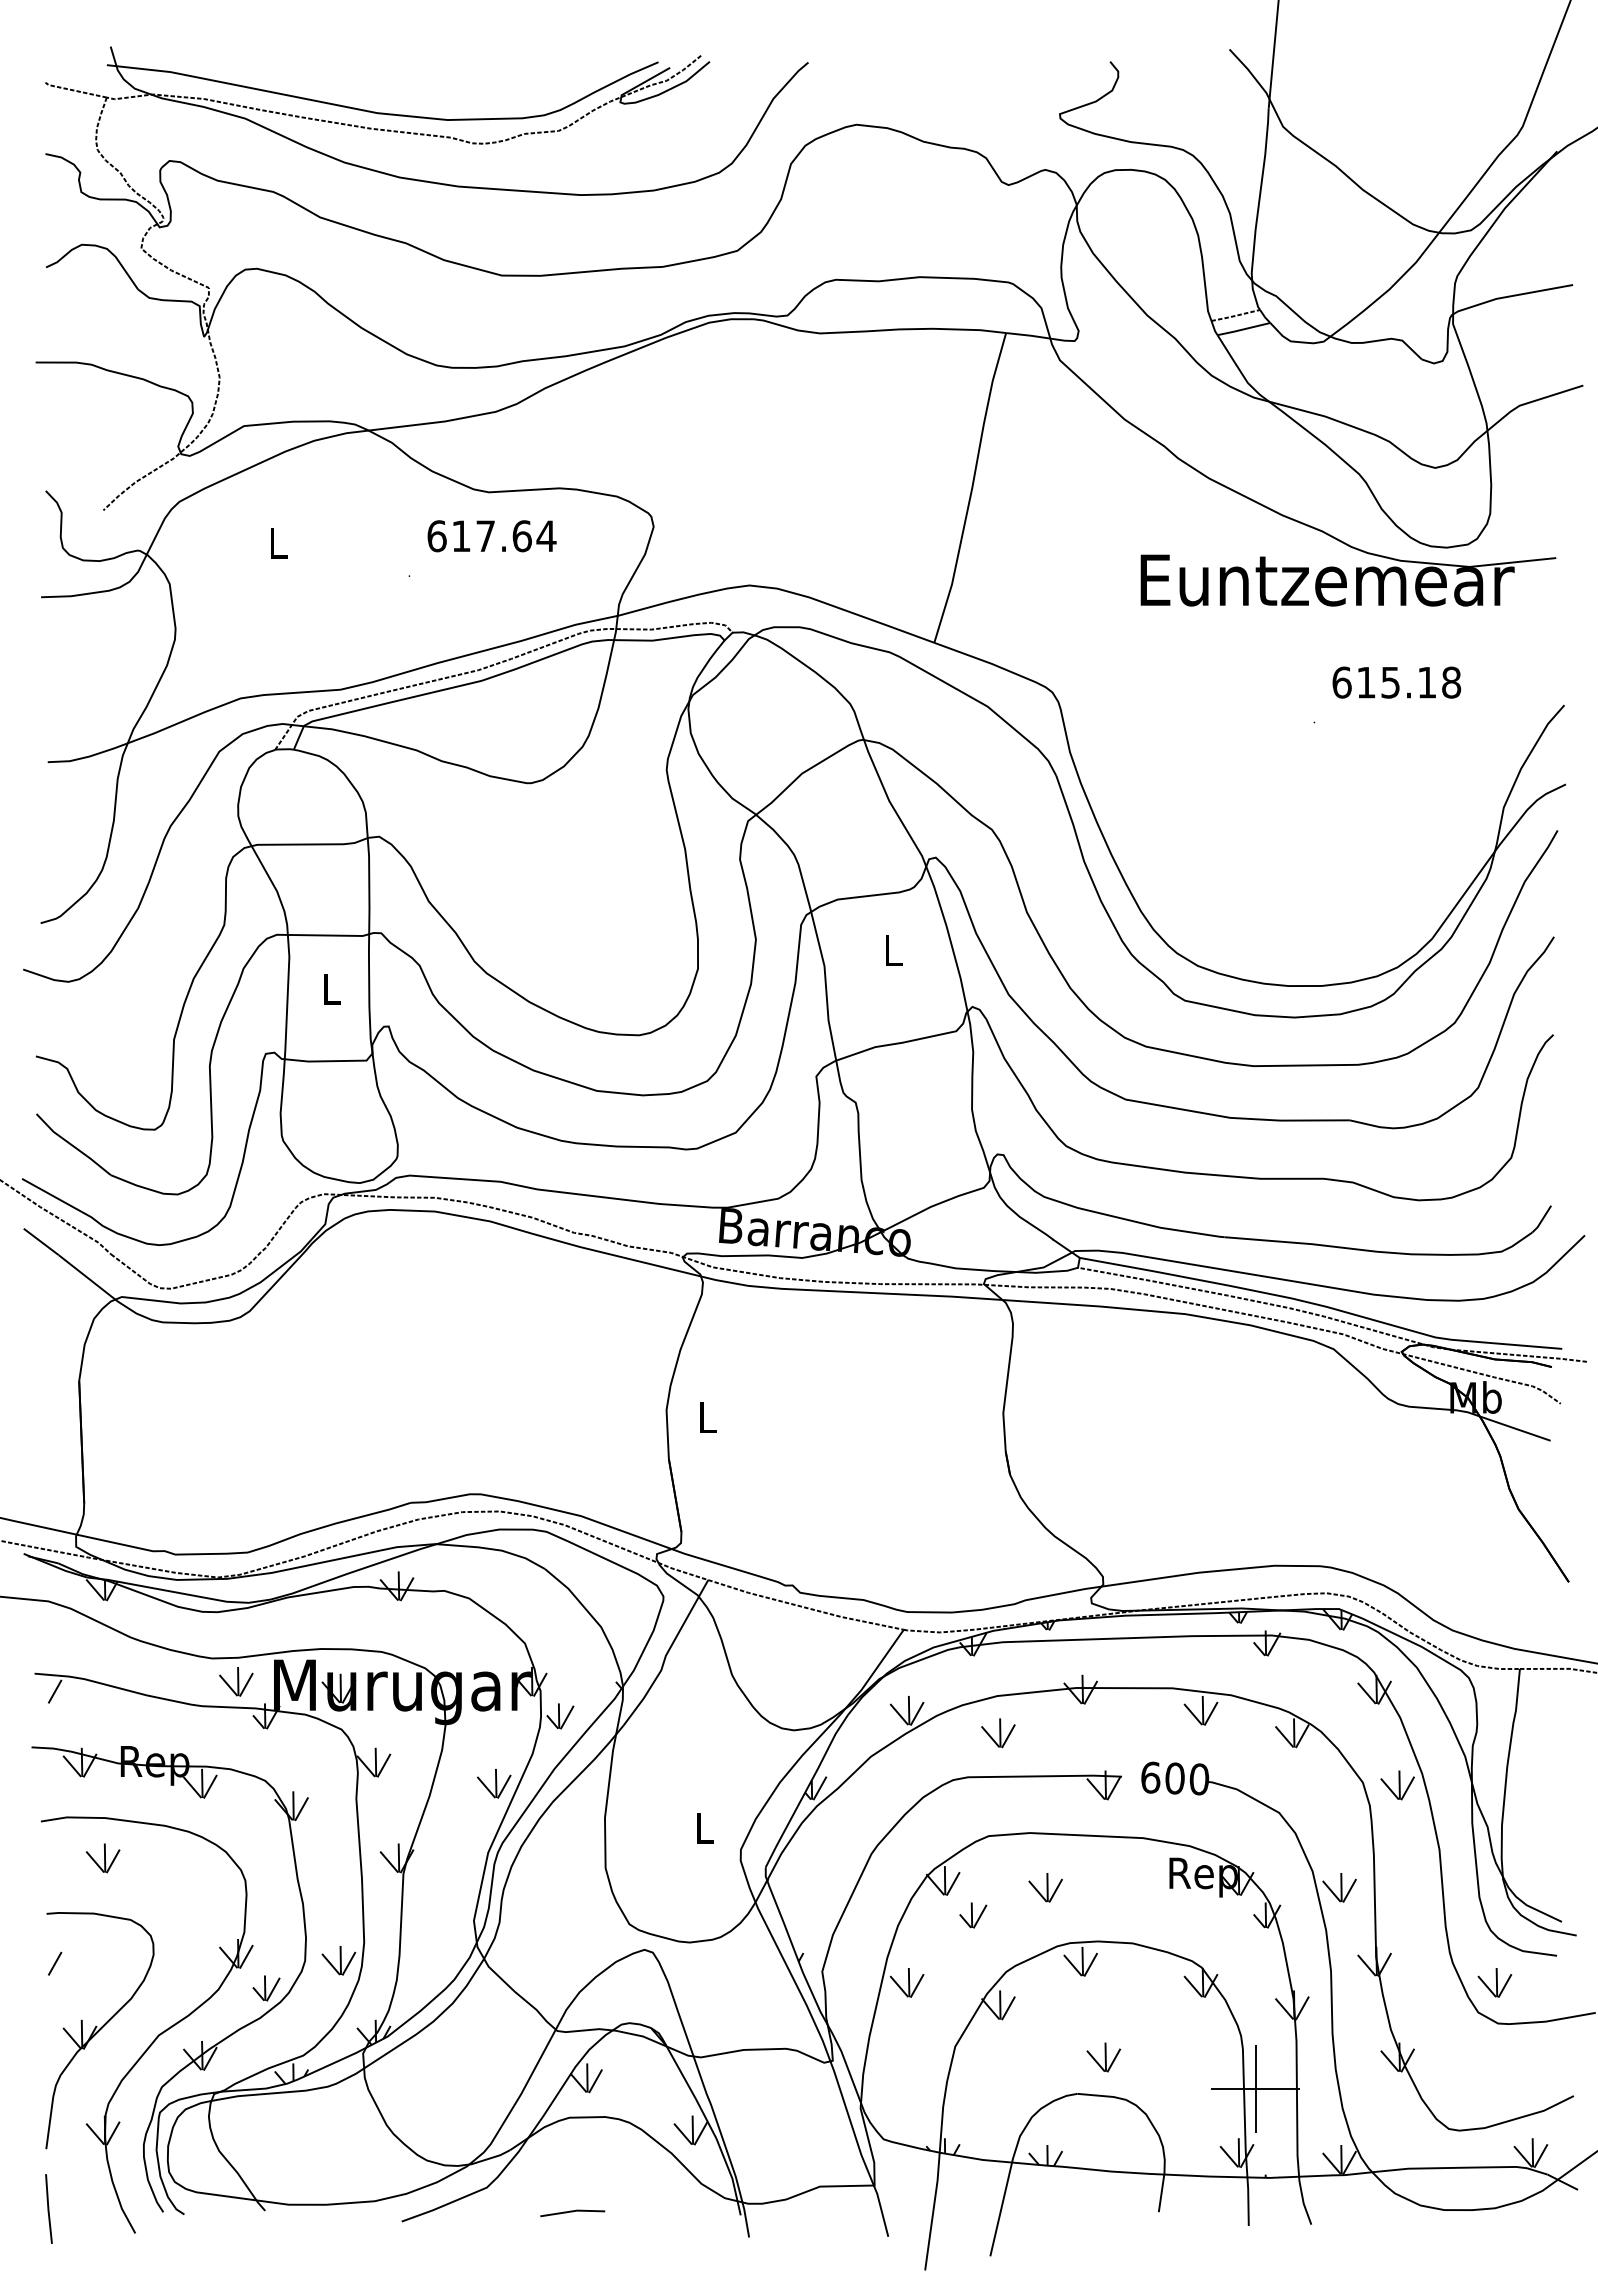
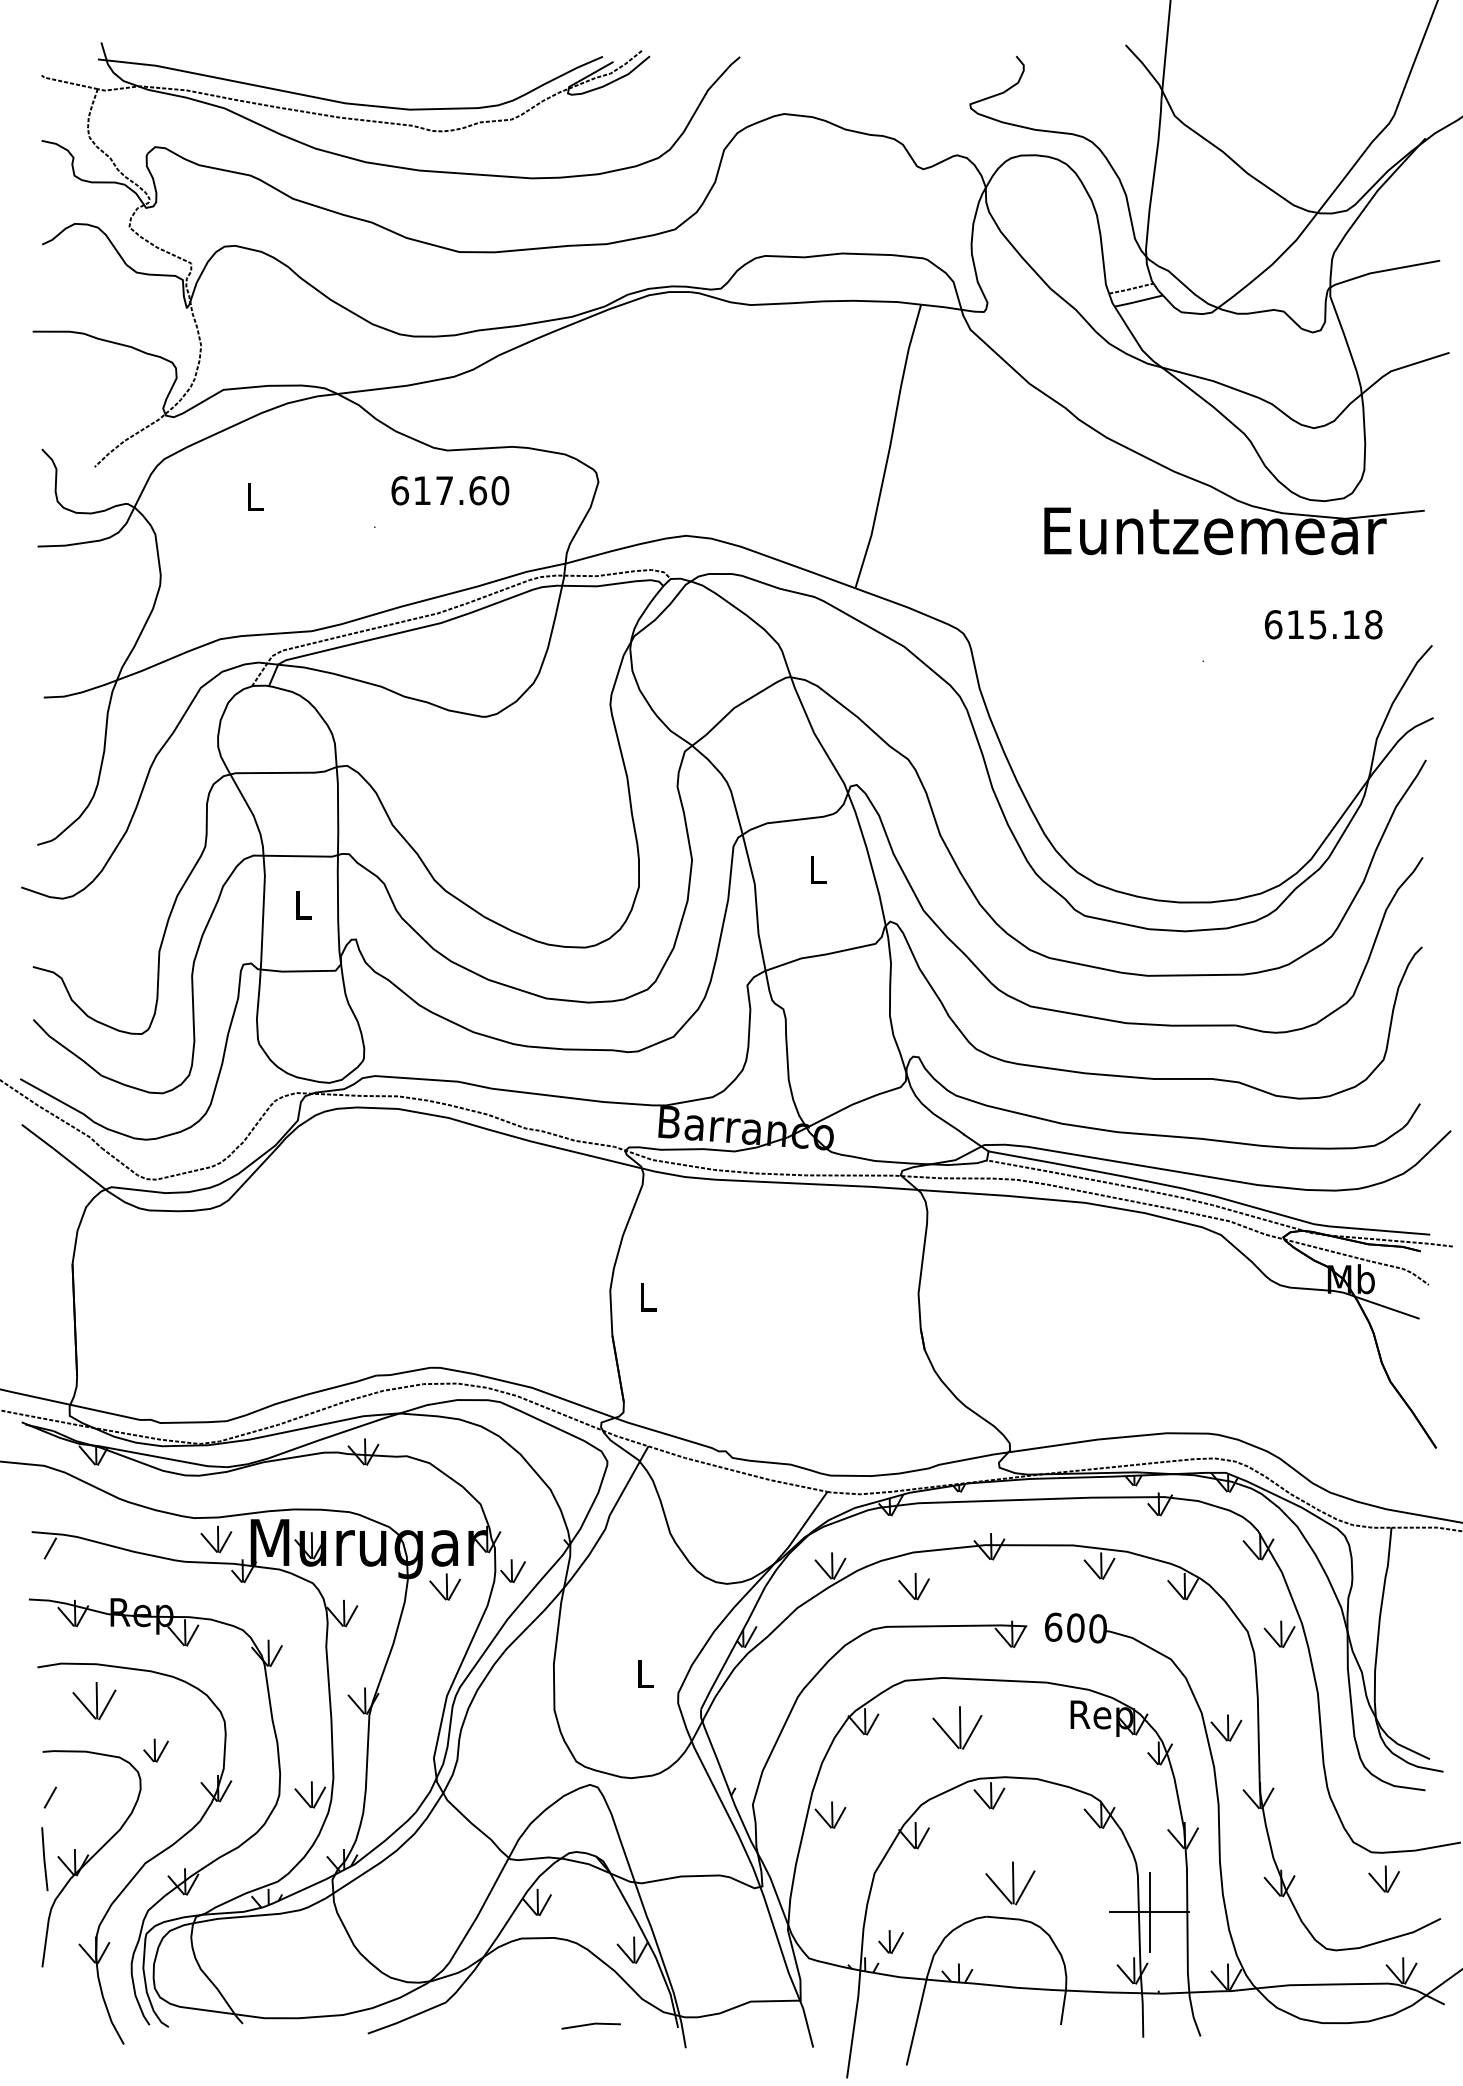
text: (546, 536) -> (500, 490), 617.64 -> 617.60
text: (1396, 682) -> (1323, 624), moved
part: (494, 1783) -> (445, 1586), moved
part: (102, 1858) -> (93, 1701), size x1.4
part: (1045, 1887) -> (957, 1727), size x1.6
part: (973, 1915) -> (891, 1942), moved
part: (1494, 1982) -> (1383, 1878), moved
part: (266, 1988) -> (156, 1750), moved
part: (1103, 2057) -> (1010, 1883), size x1.6
line: (48, 2208) -> (44, 1858), moved
line: (572, 2212) -> (590, 2025), moved

